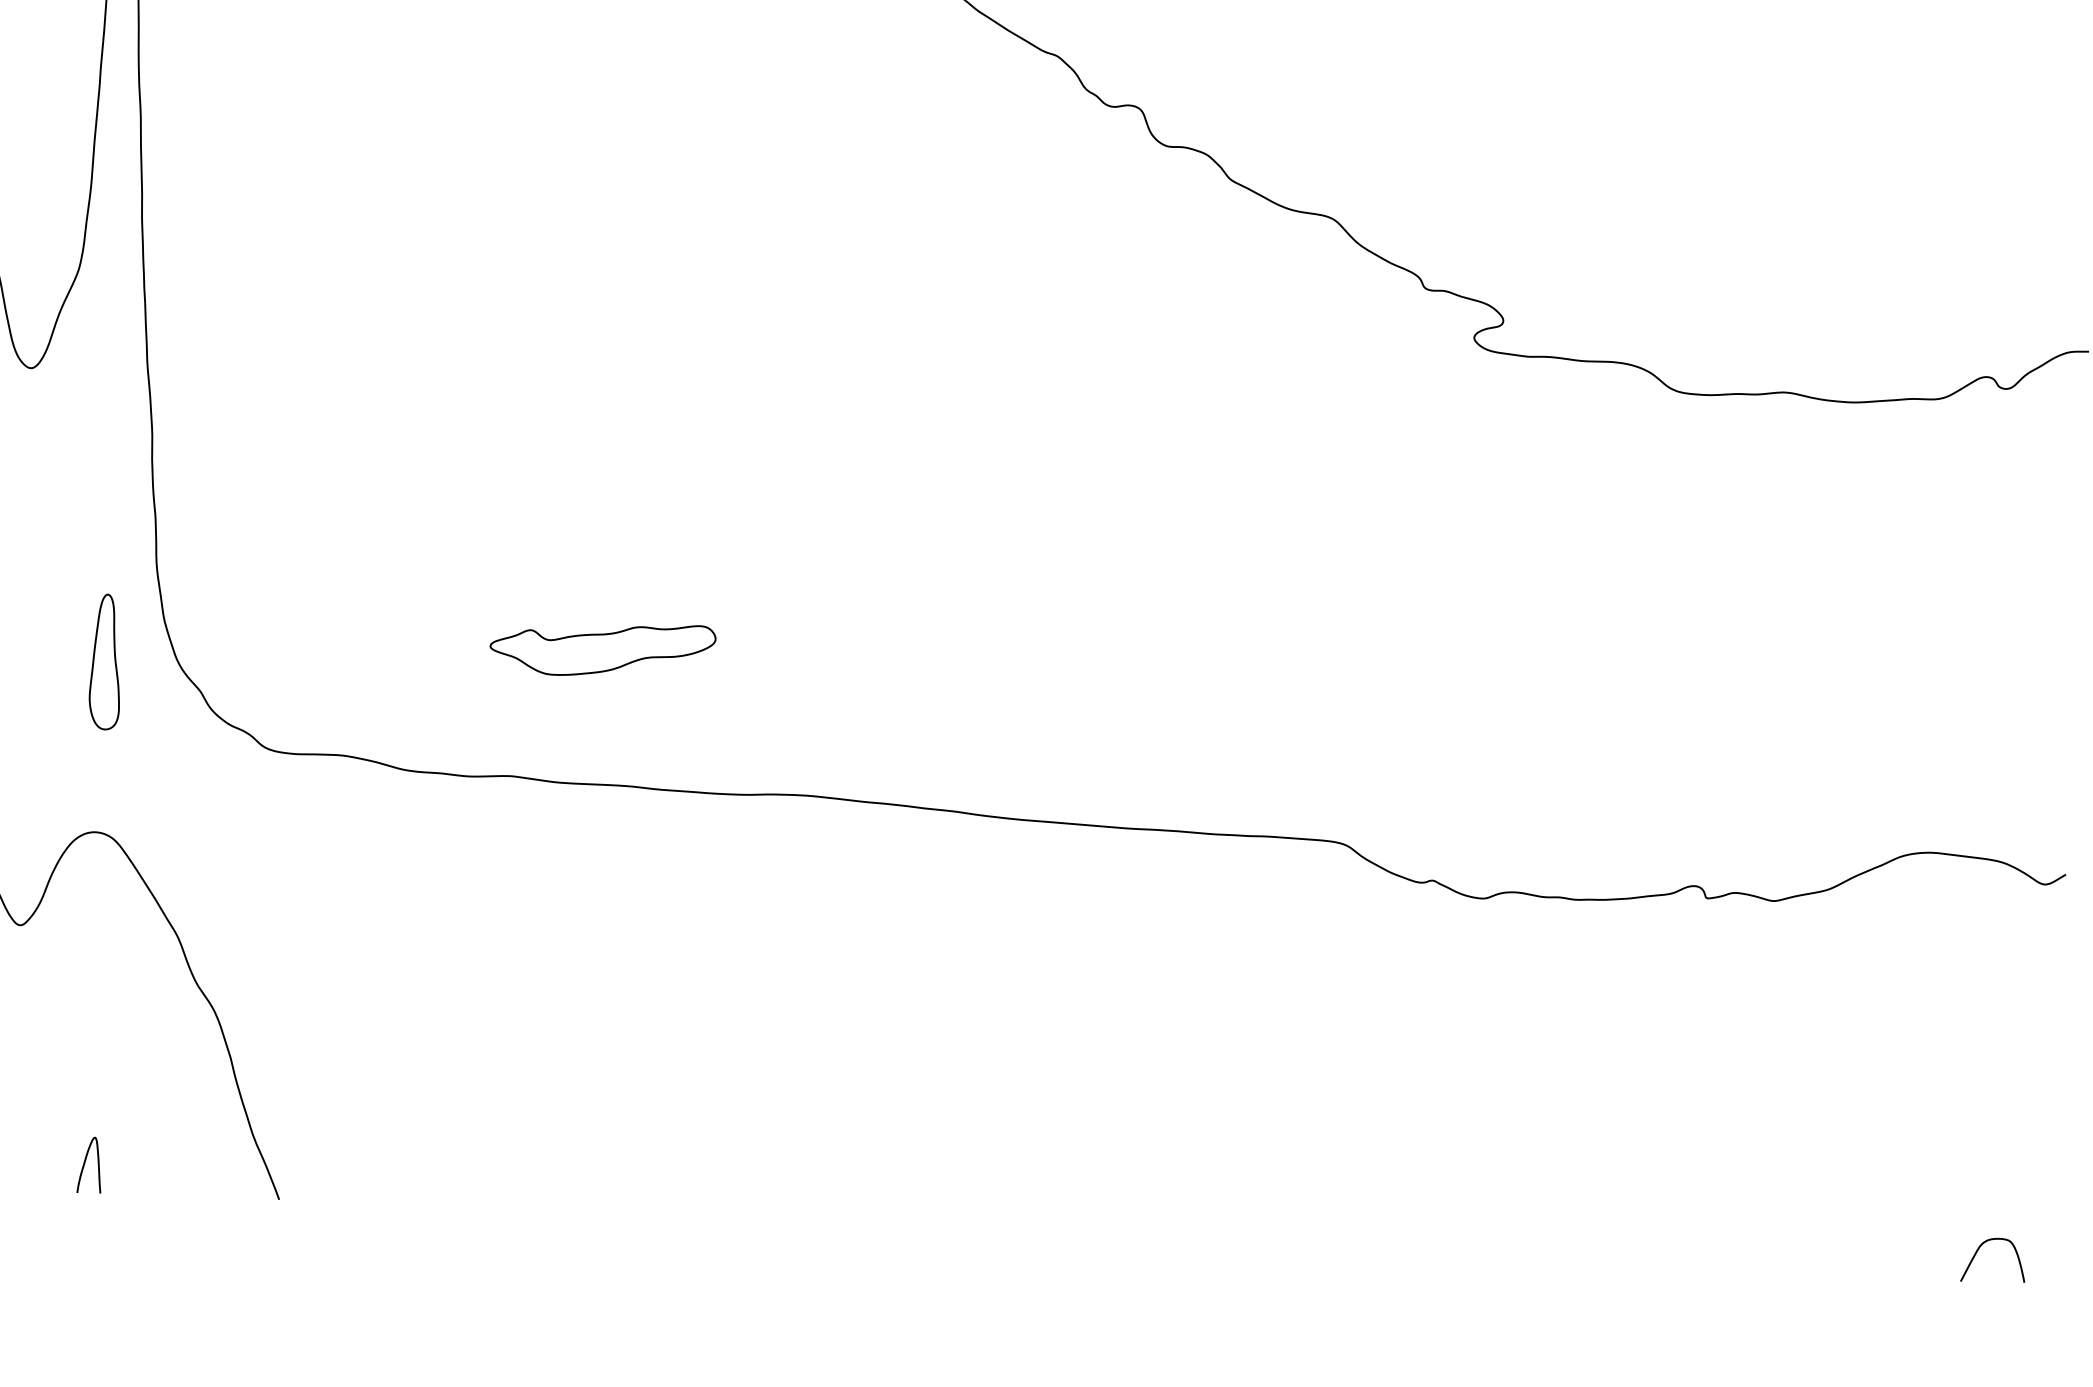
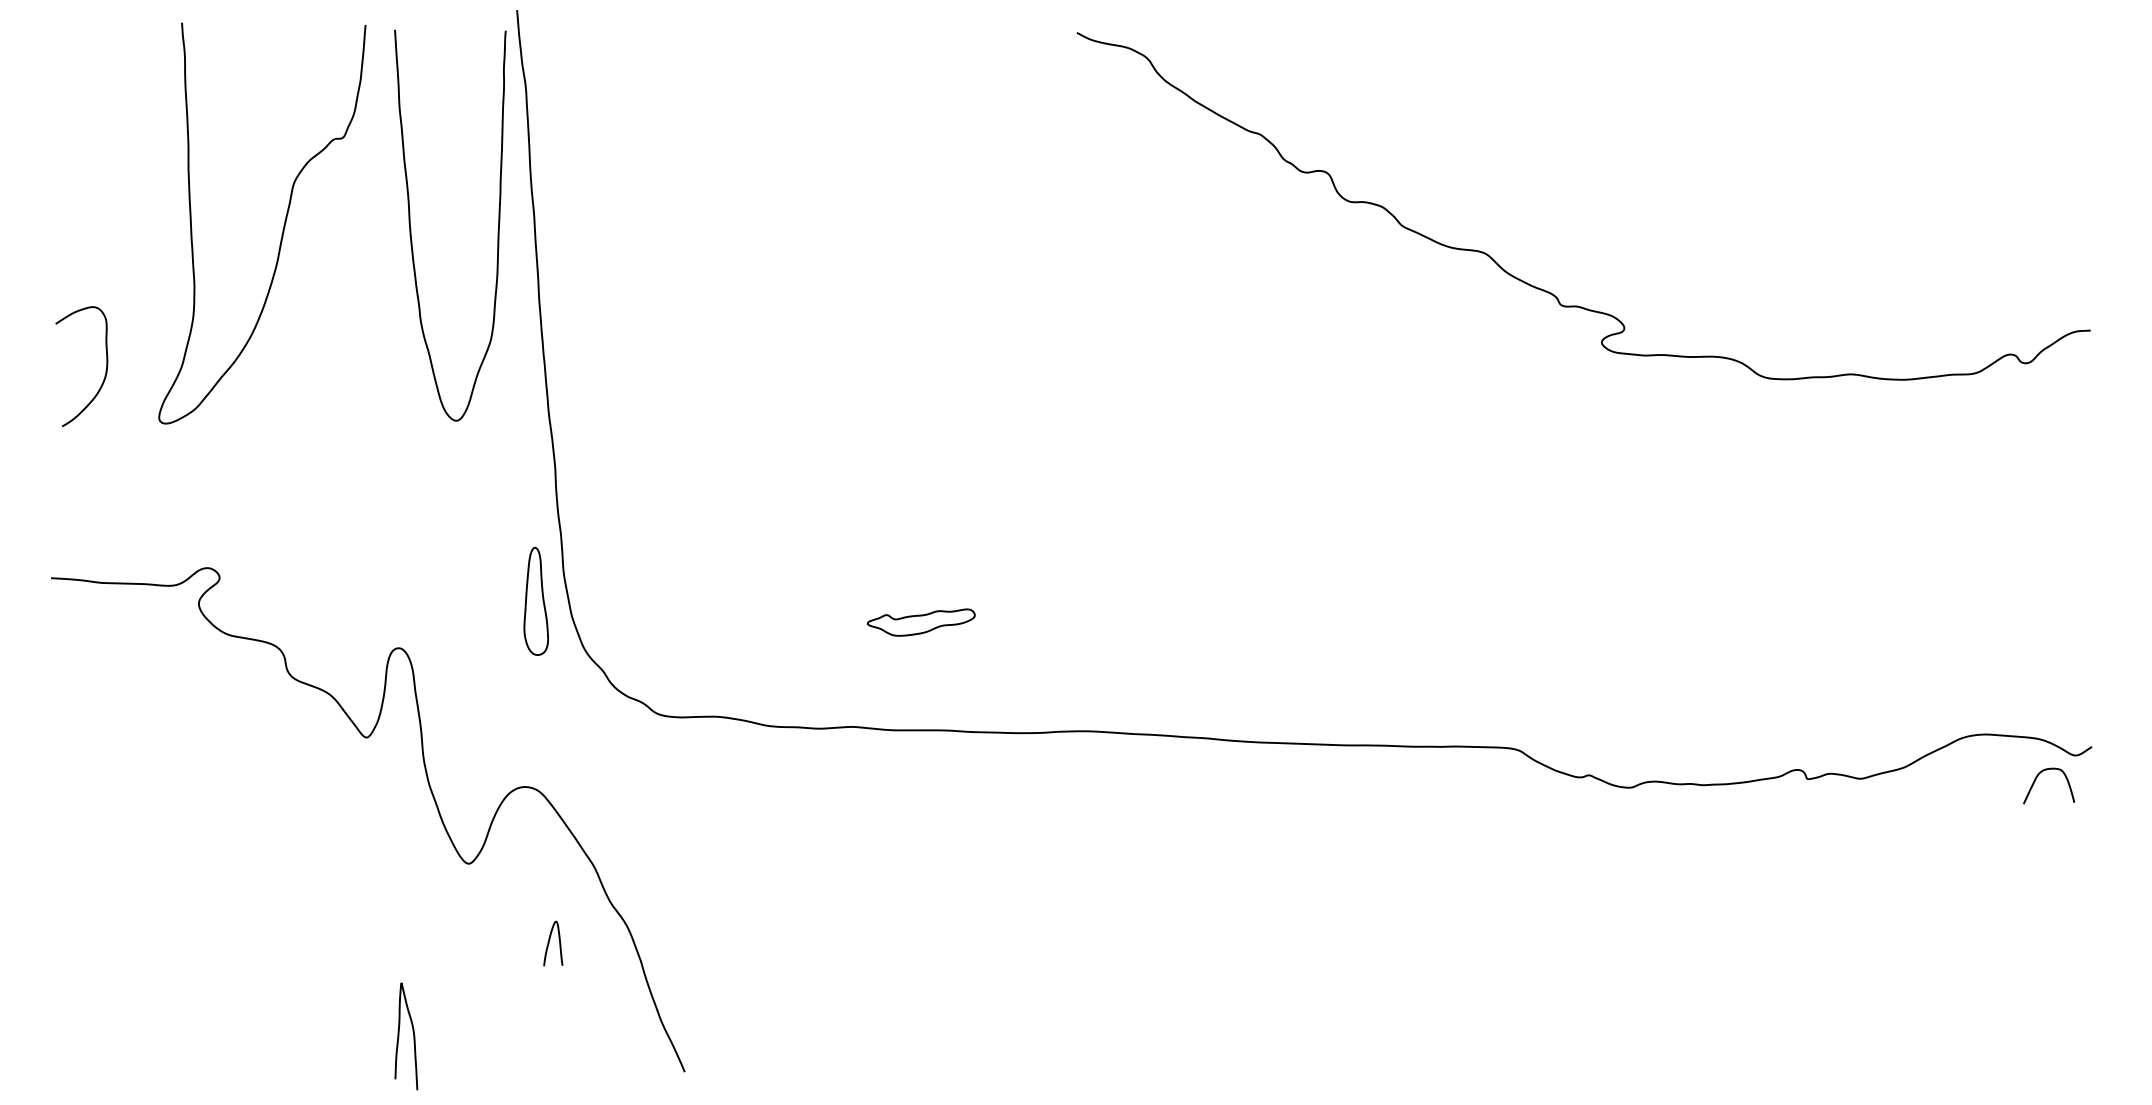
part: (603, 649) -> (921, 622), size x0.6
part: (105, 660) -> (535, 600), moved
curve: (85, 1164) -> (549, 943), moved
curve: (1980, 1247) -> (2038, 776), moved

